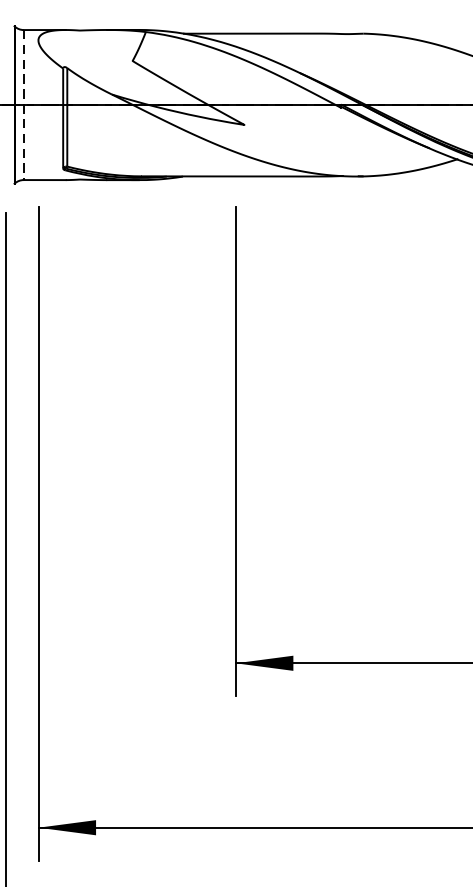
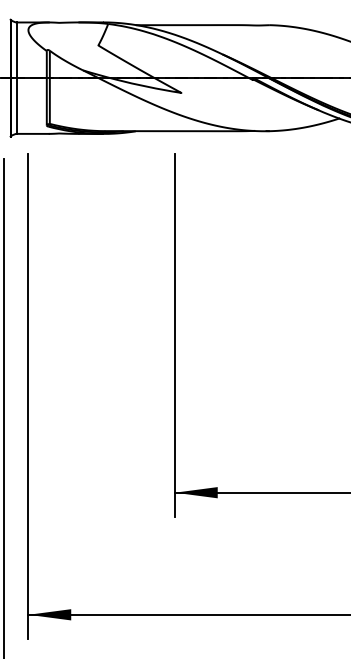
line: (23, 105) -> (17, 78), dashed -> solid

